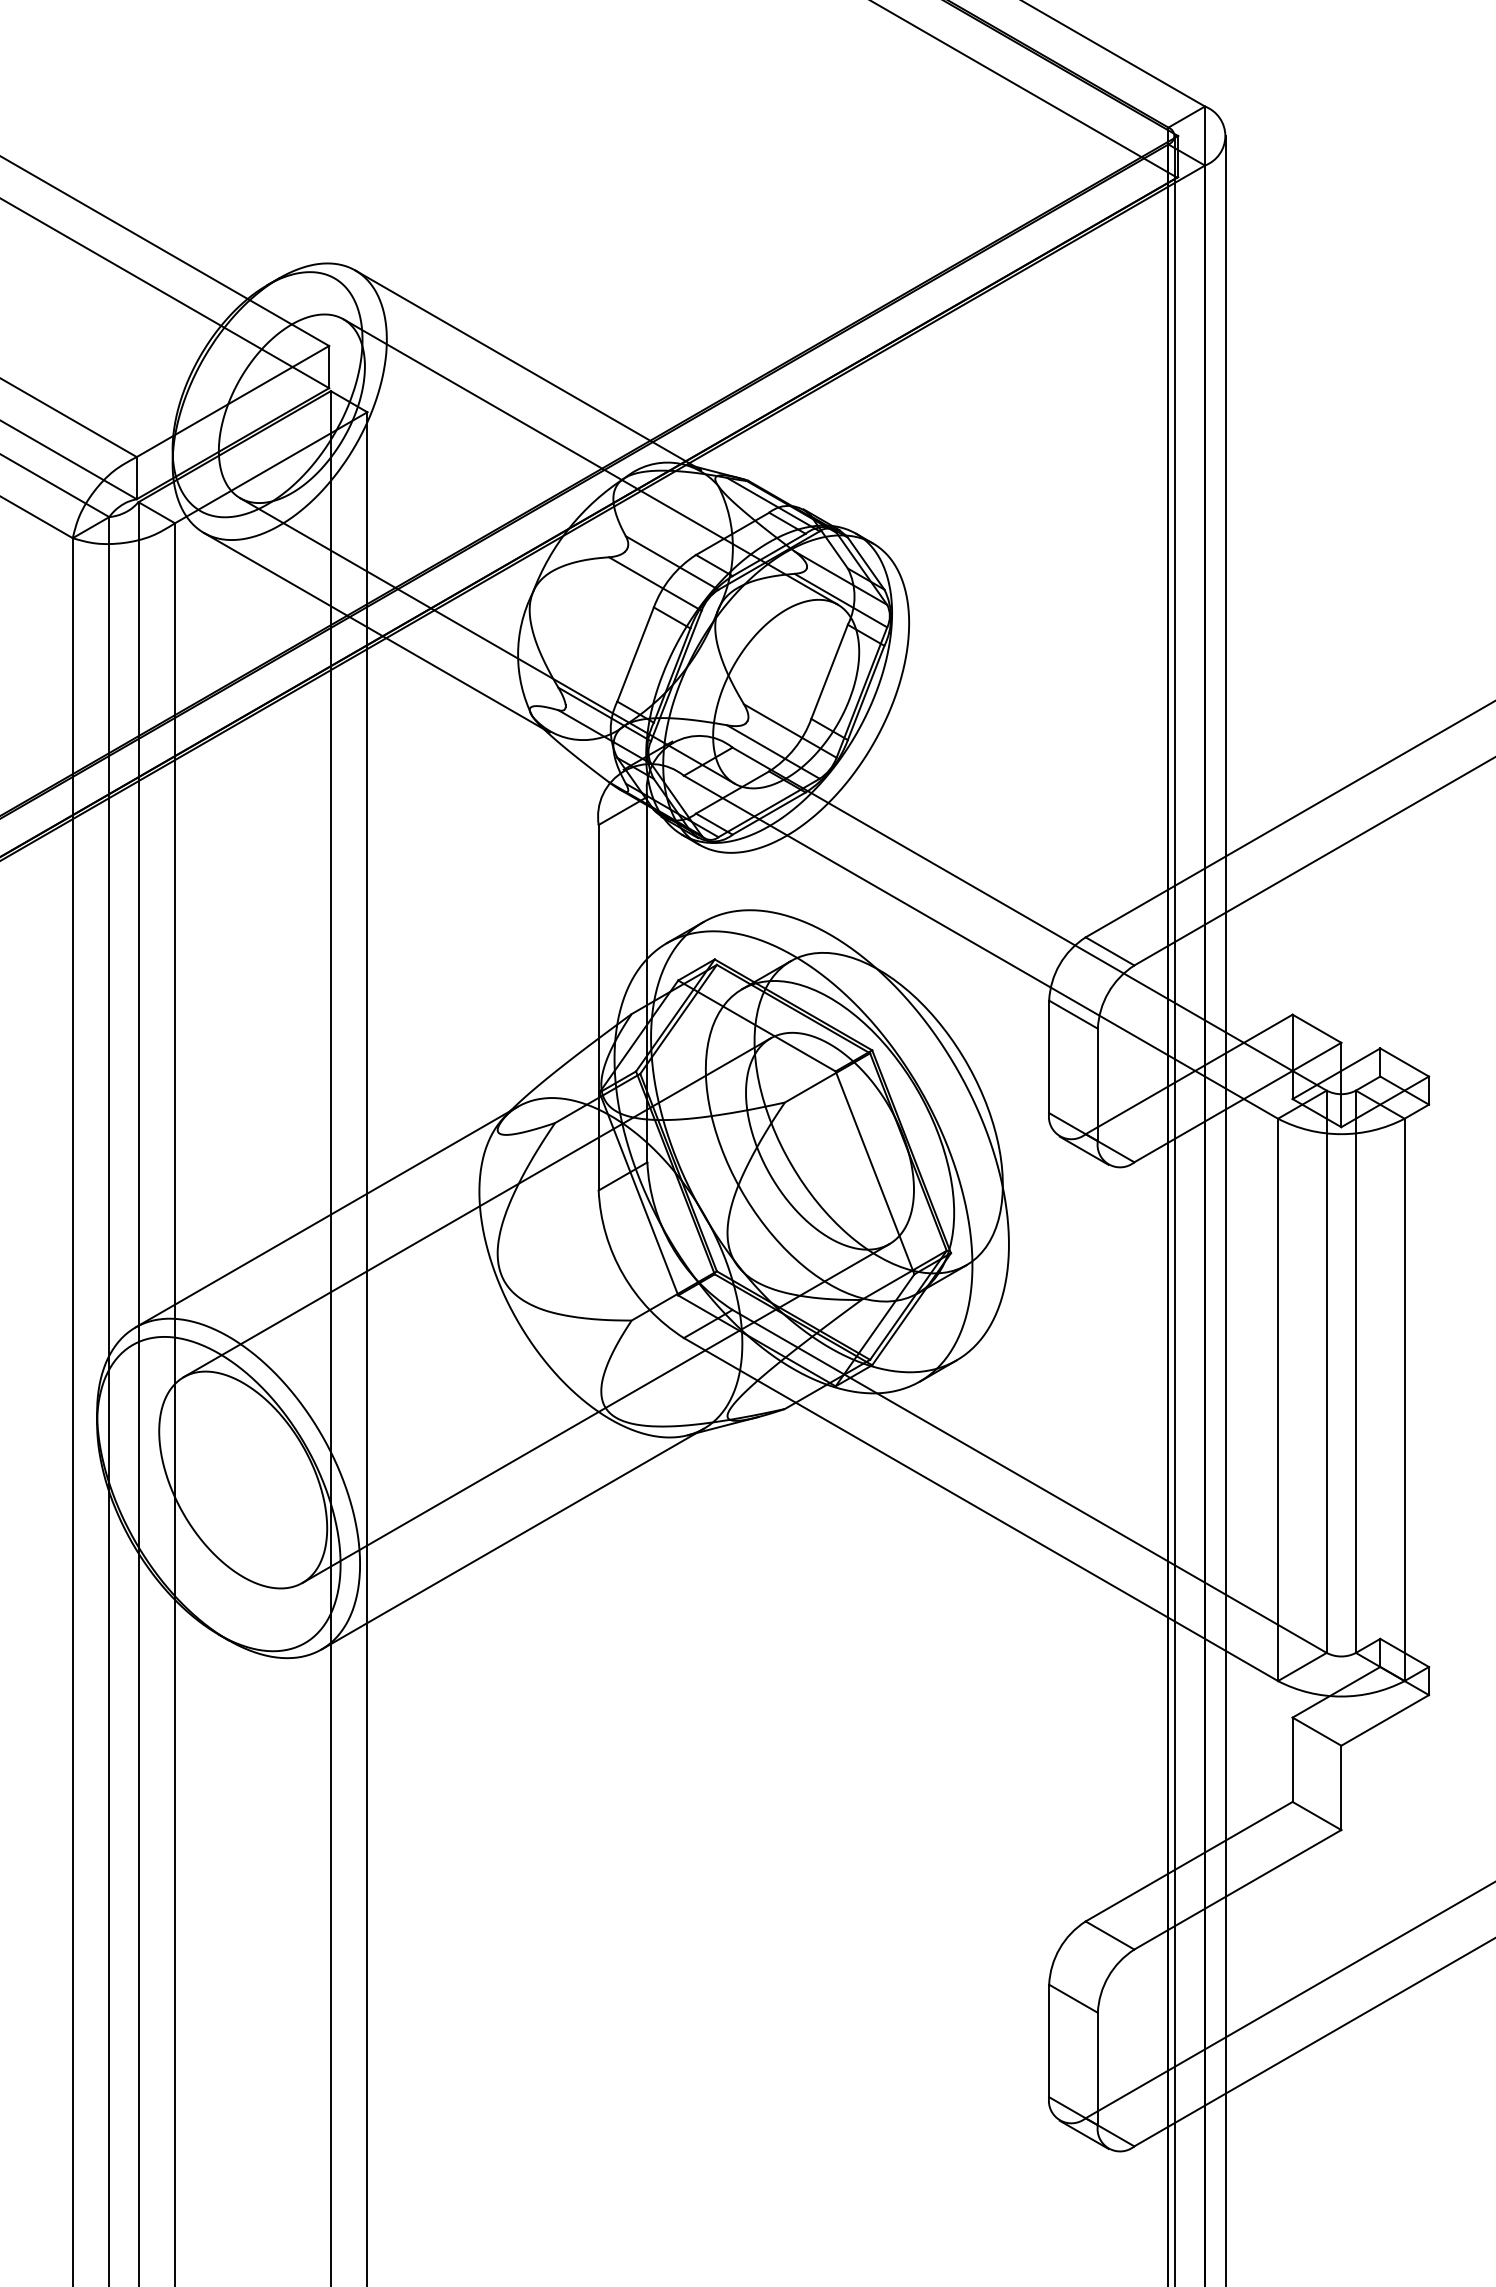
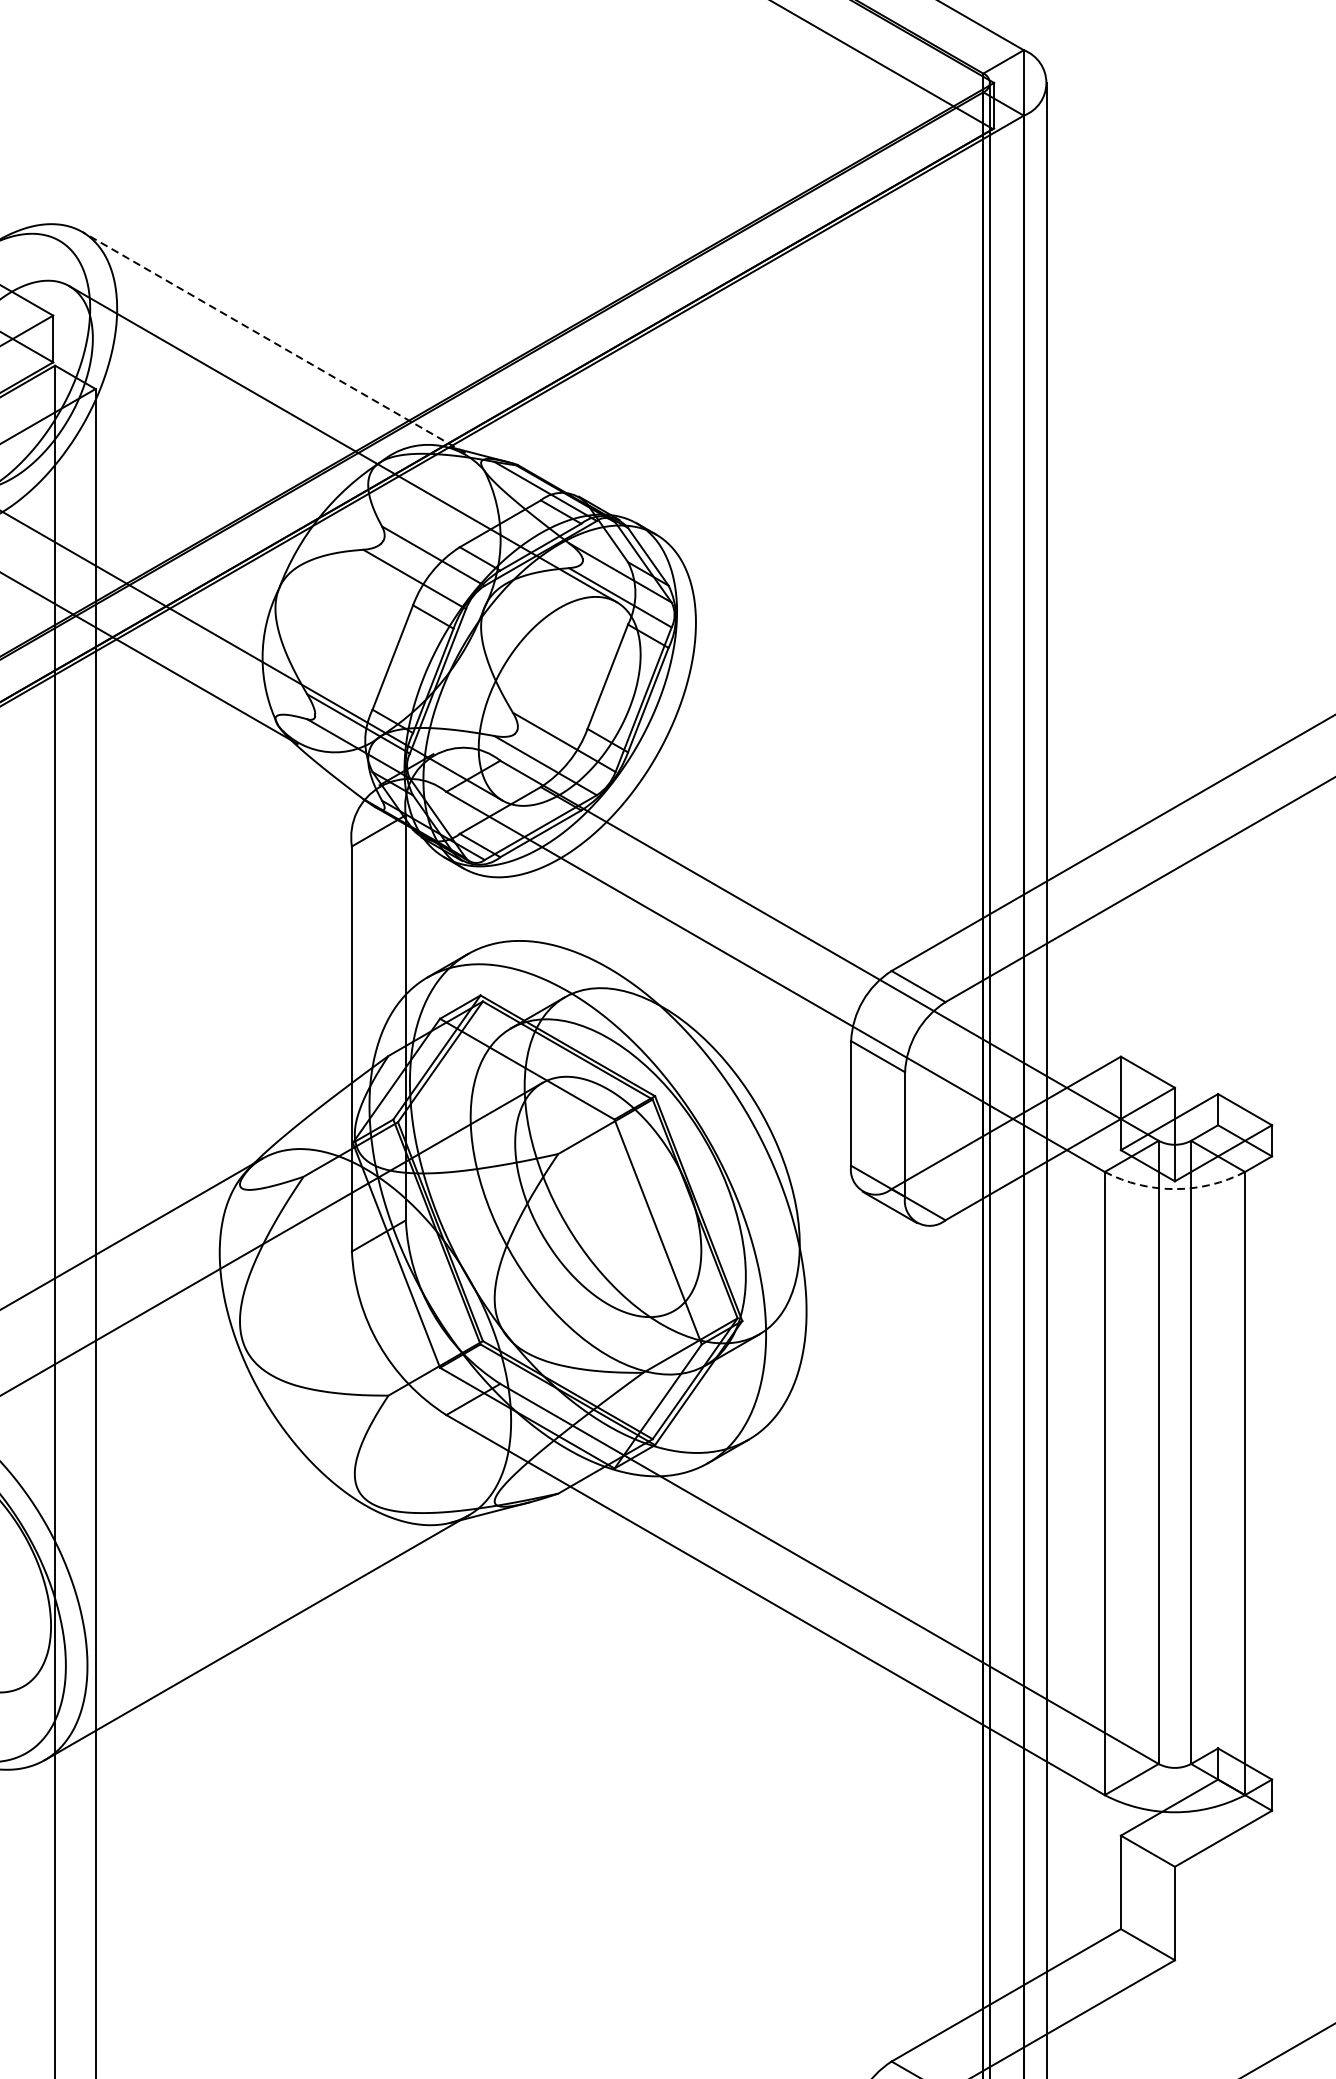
line: (528, 370) -> (274, 342), solid -> dashed
arc: (1341, 1134) -> (1175, 1189), solid -> dashed
line: (595, 1413) -> (348, 1498), removed

